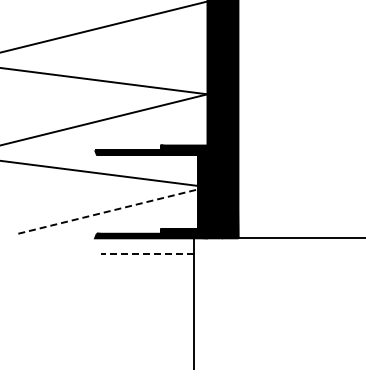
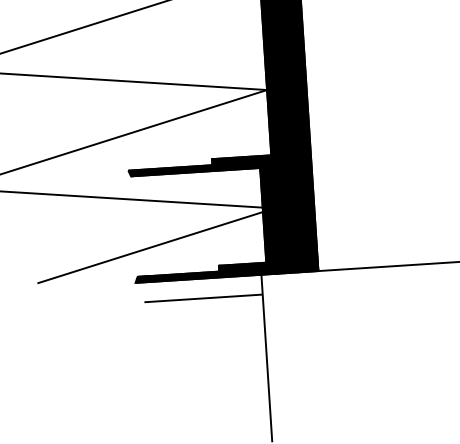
line: (108, 211) -> (150, 247), dashed -> solid
line: (146, 253) -> (202, 297), dashed -> solid

